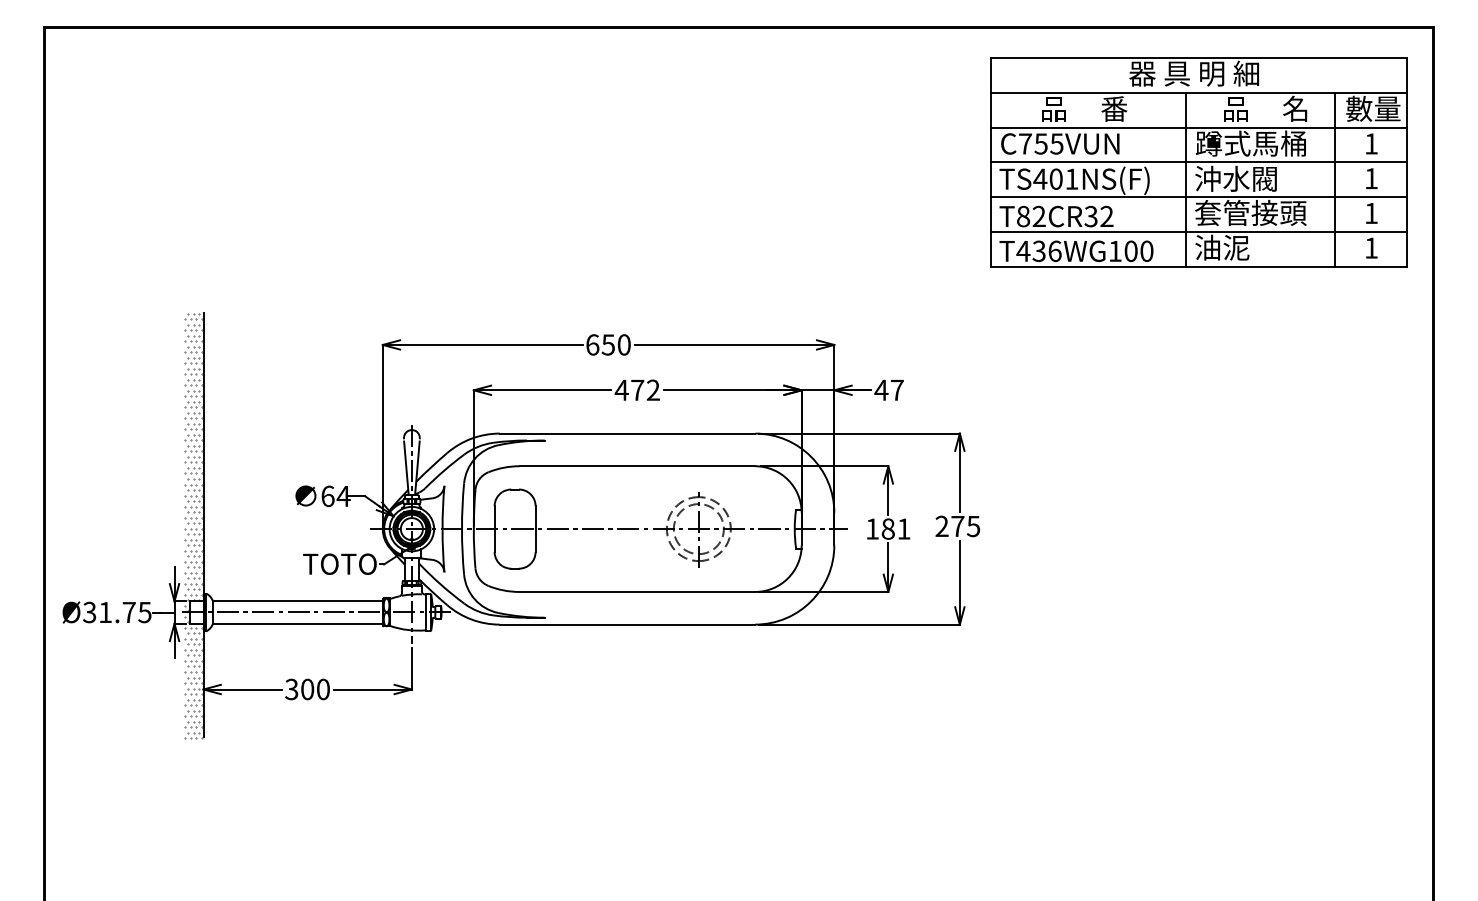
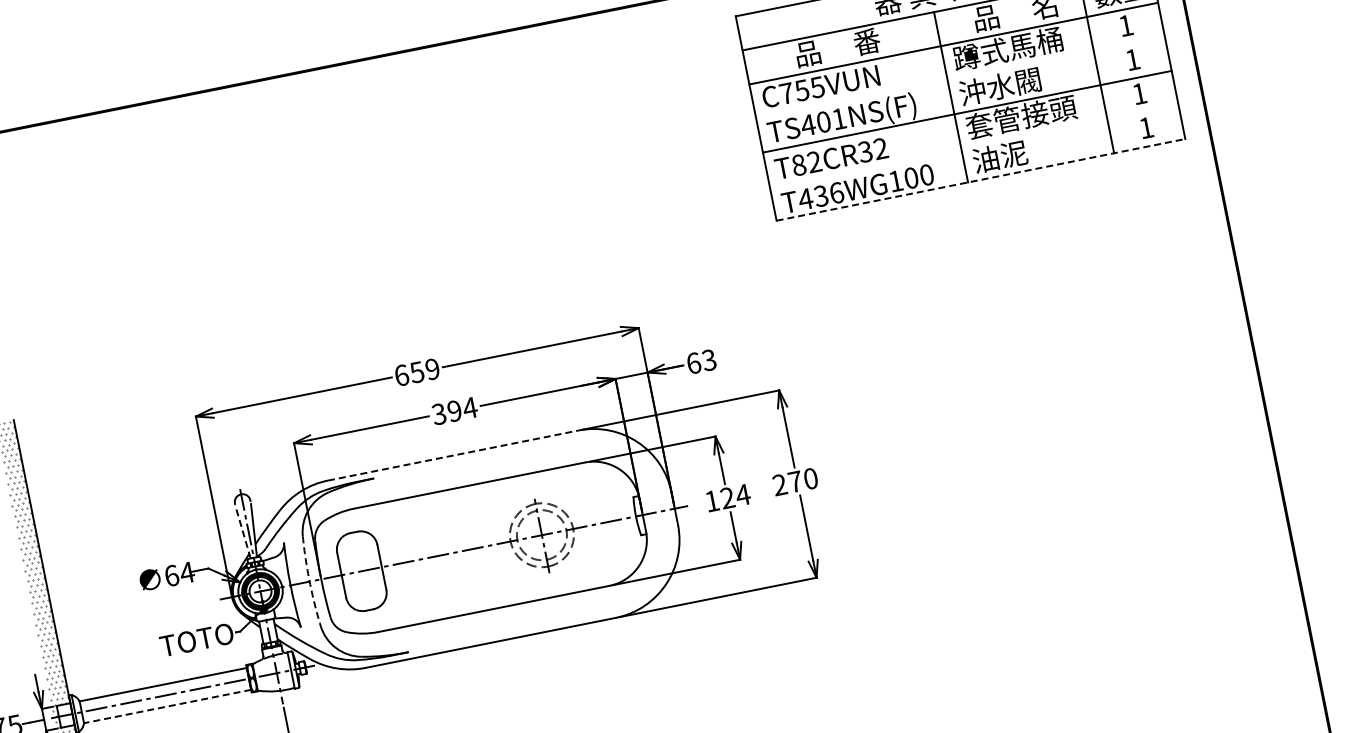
line: (1198, 162) -> (960, 77), removed
line: (1198, 231) -> (973, 145), removed
line: (1199, 266) -> (981, 179), solid -> dashed
text: (623, 344) -> (431, 368), 650 -> 659
text: (637, 389) -> (454, 410), 472 -> 394
text: (888, 389) -> (700, 361), 47 -> 63
line: (627, 433) -> (453, 455), solid -> dashed
line: (406, 468) -> (243, 533), solid -> dashed
text: (973, 525) -> (810, 477), 275 -> 270
text: (896, 528) -> (735, 495), 181 -> 124
arc: (461, 529) -> (309, 582), solid -> dashed
line: (297, 623) -> (166, 706), solid -> dashed

